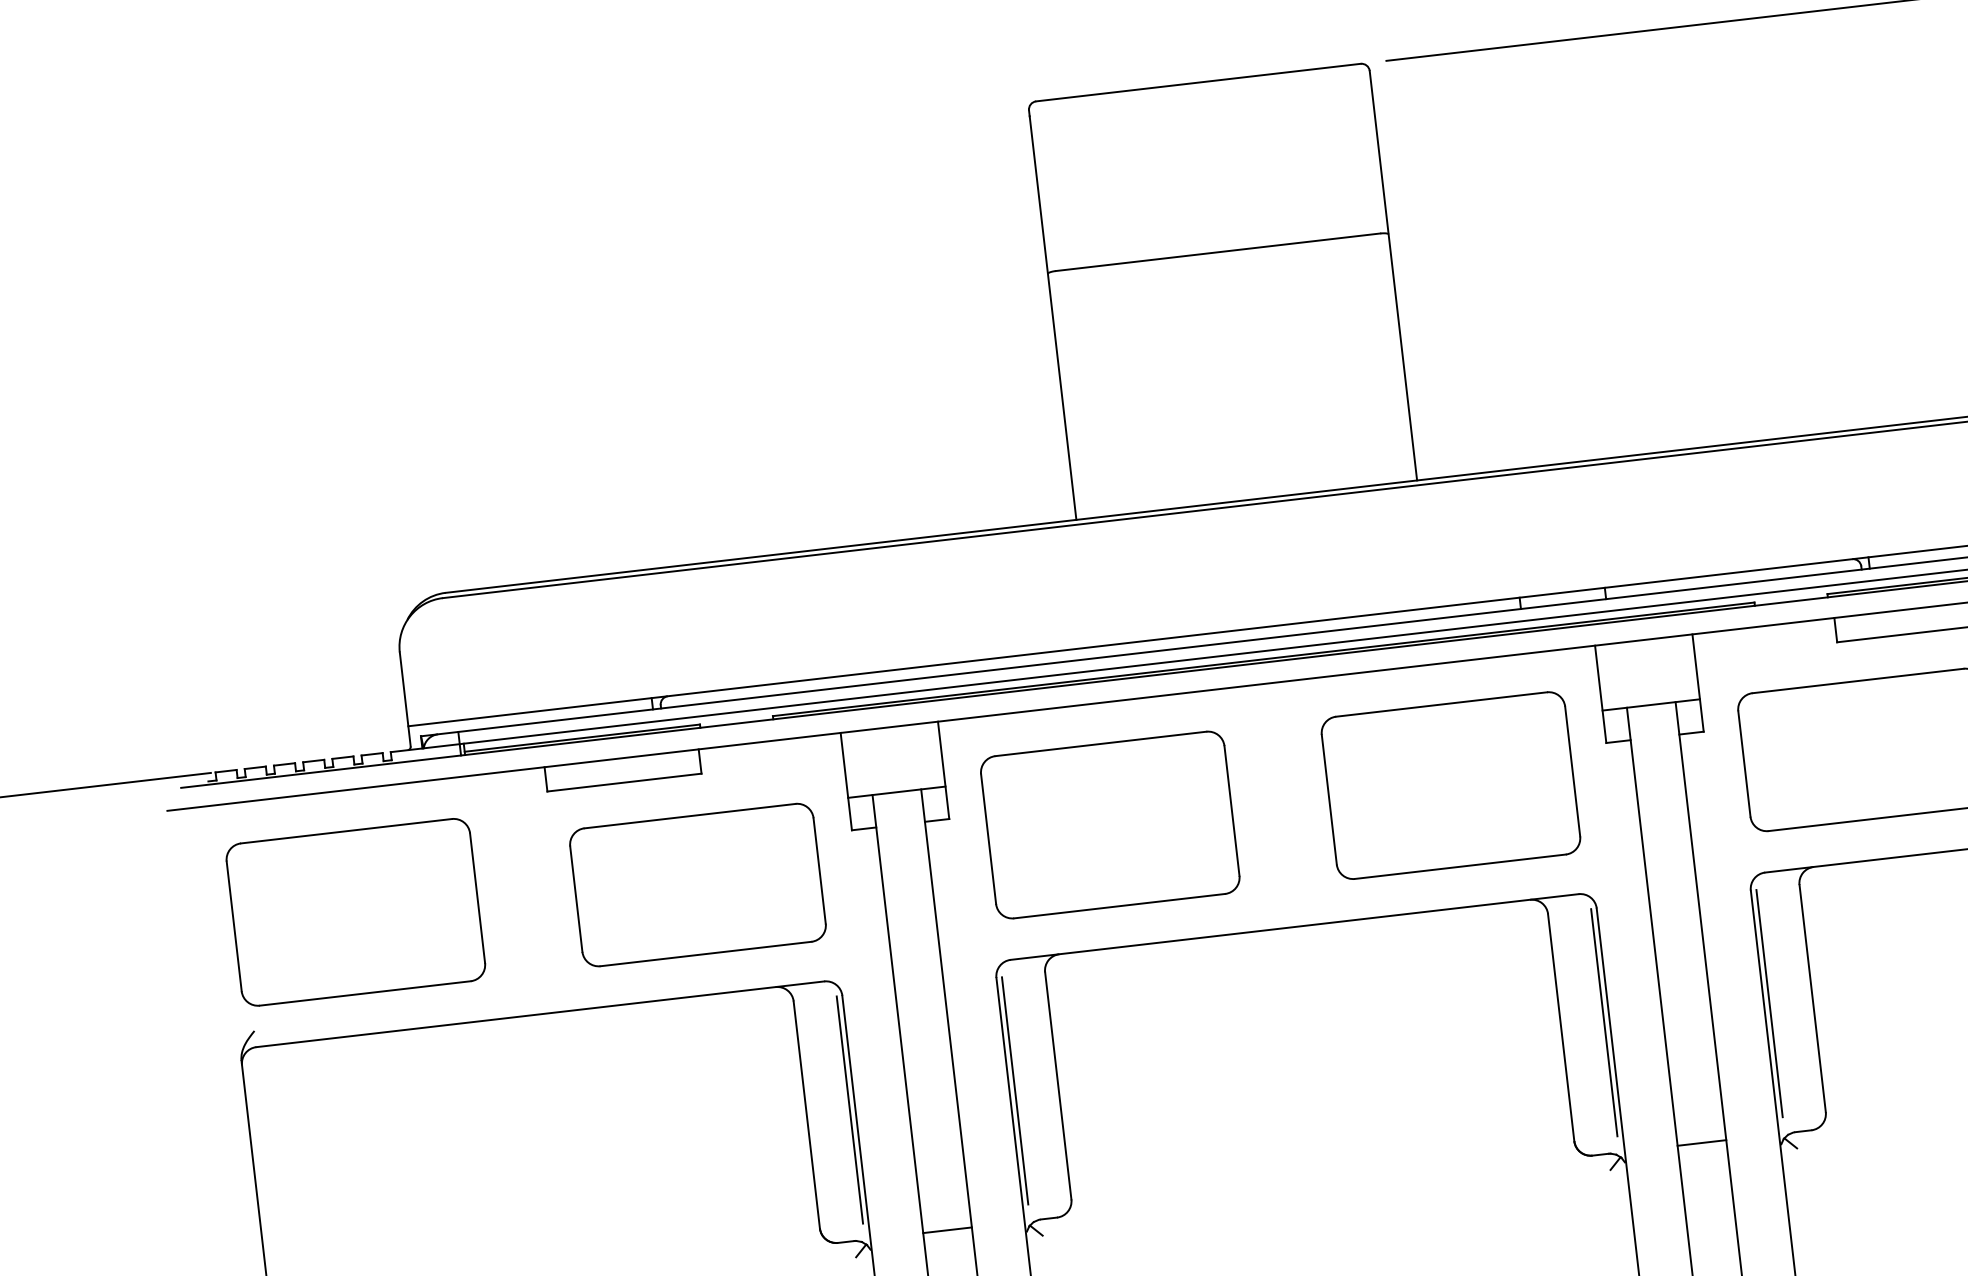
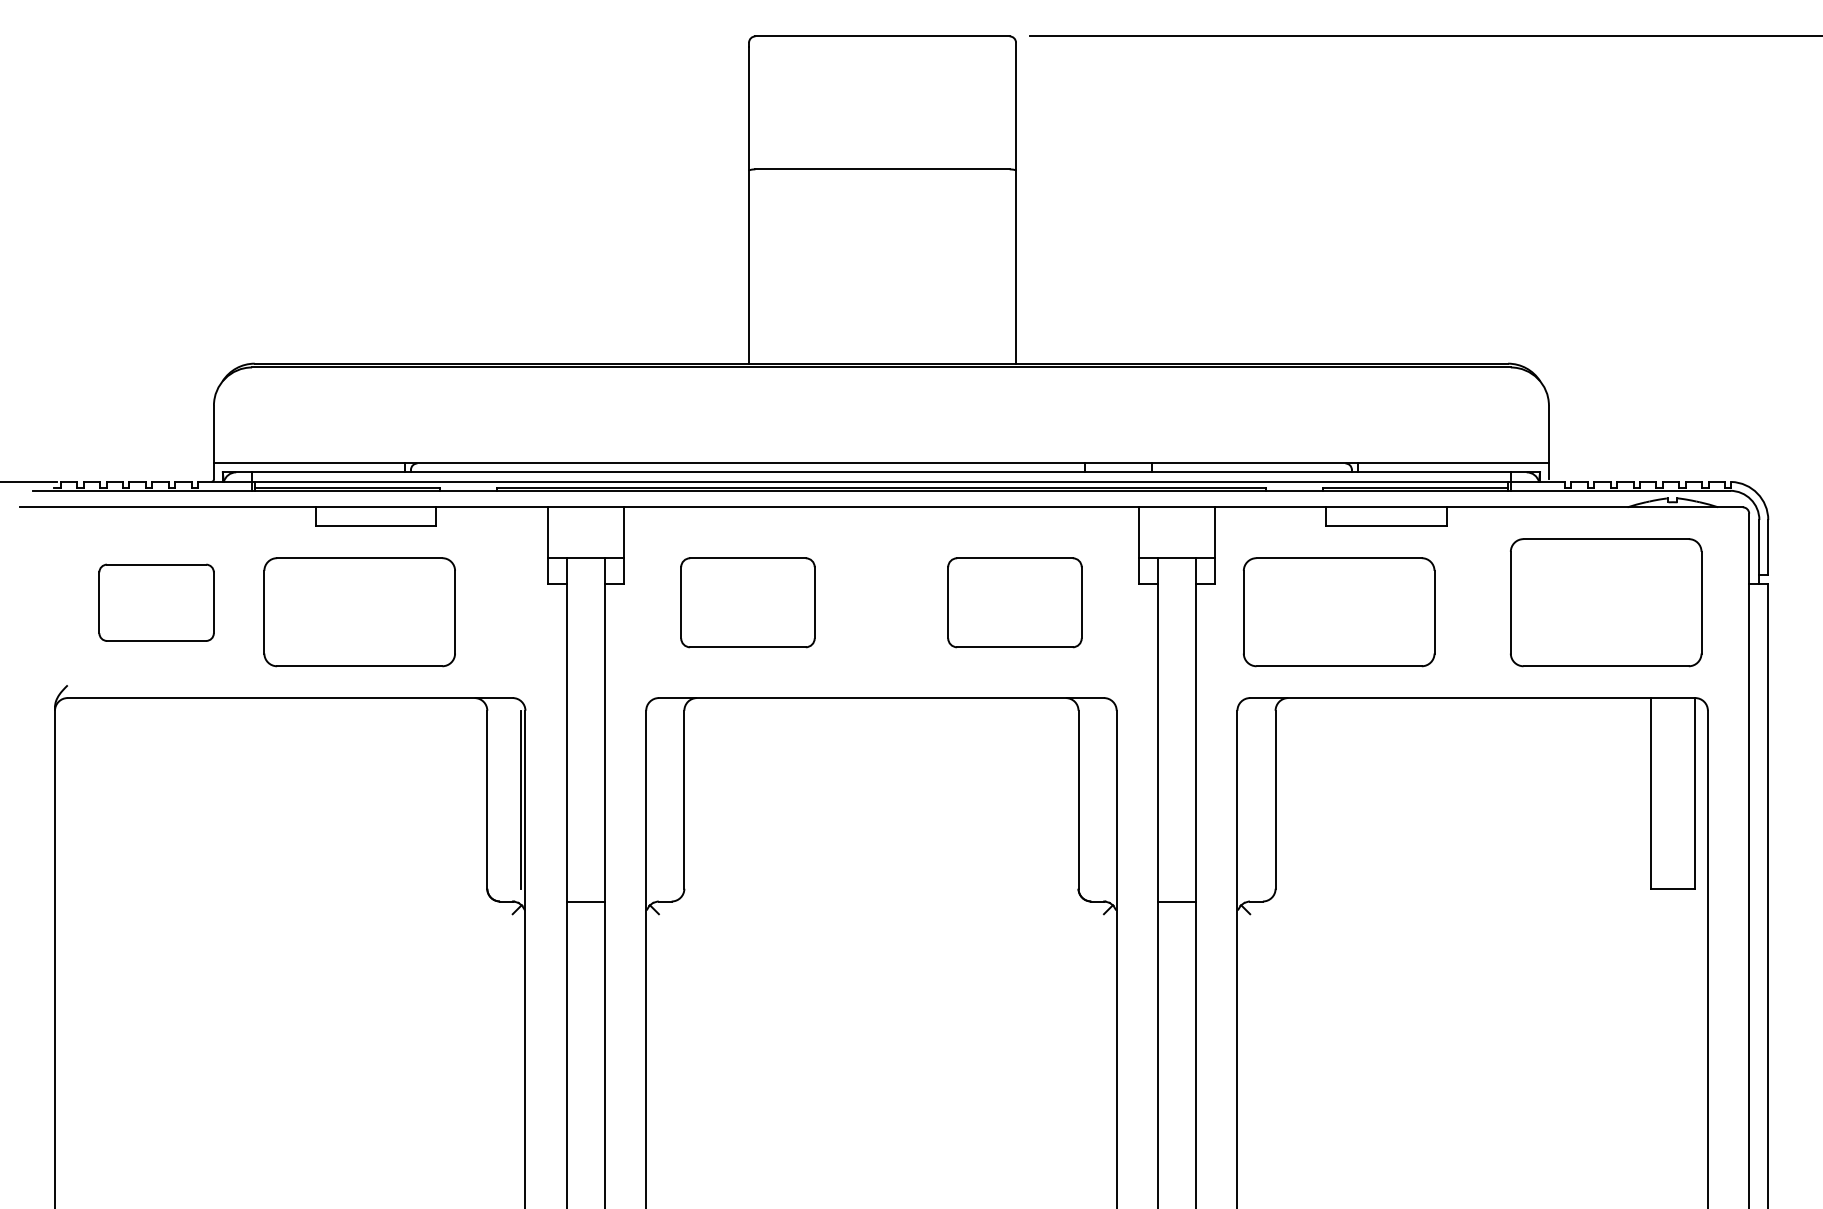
part: (1450, 785) -> (1014, 602), size x0.7
part: (1109, 824) -> (747, 602), size x0.7
part: (697, 885) -> (359, 612), moved
part: (355, 912) -> (156, 602), size x0.6
line: (1769, 1003) -> (1241, 799), removed
line: (1604, 1022) -> (1112, 799), removed
line: (1015, 1090) -> (650, 799), removed

